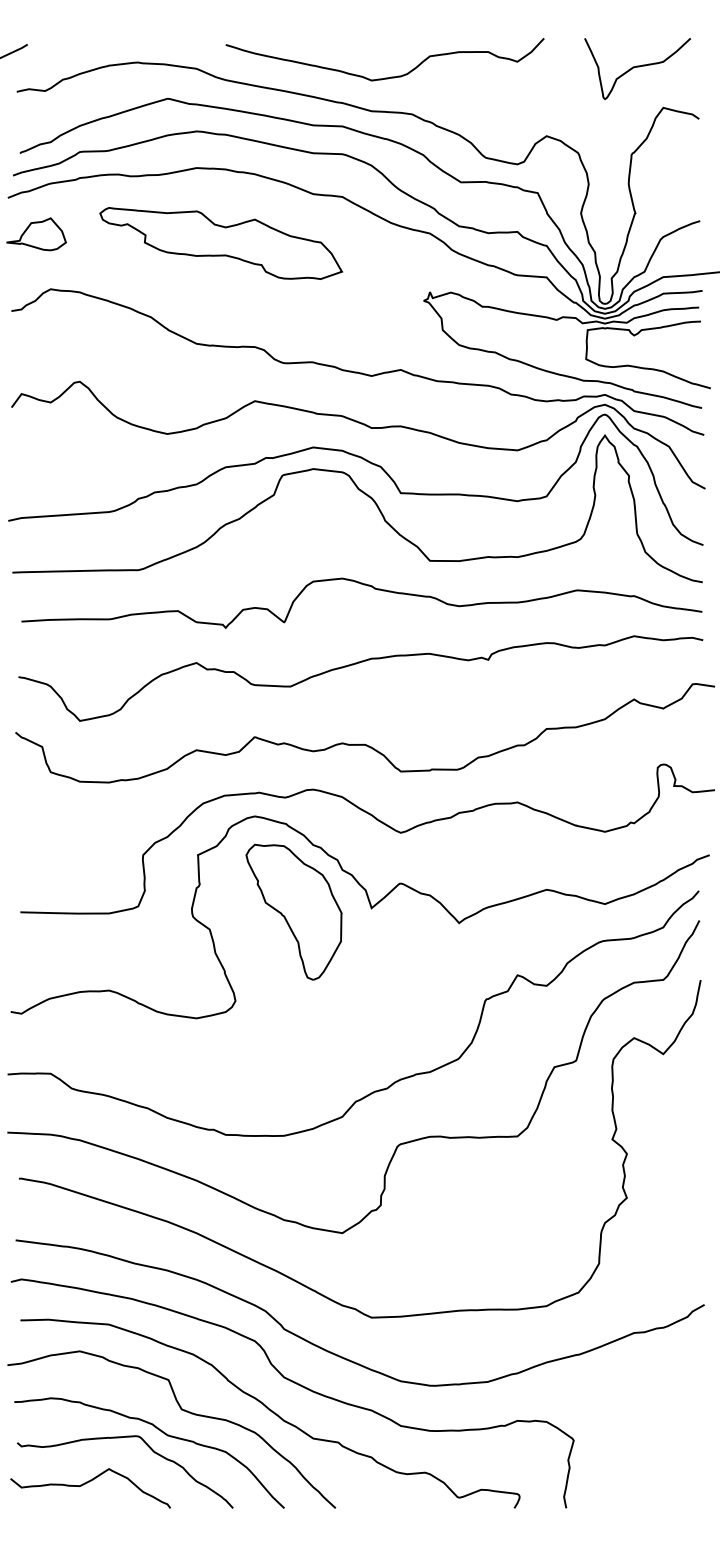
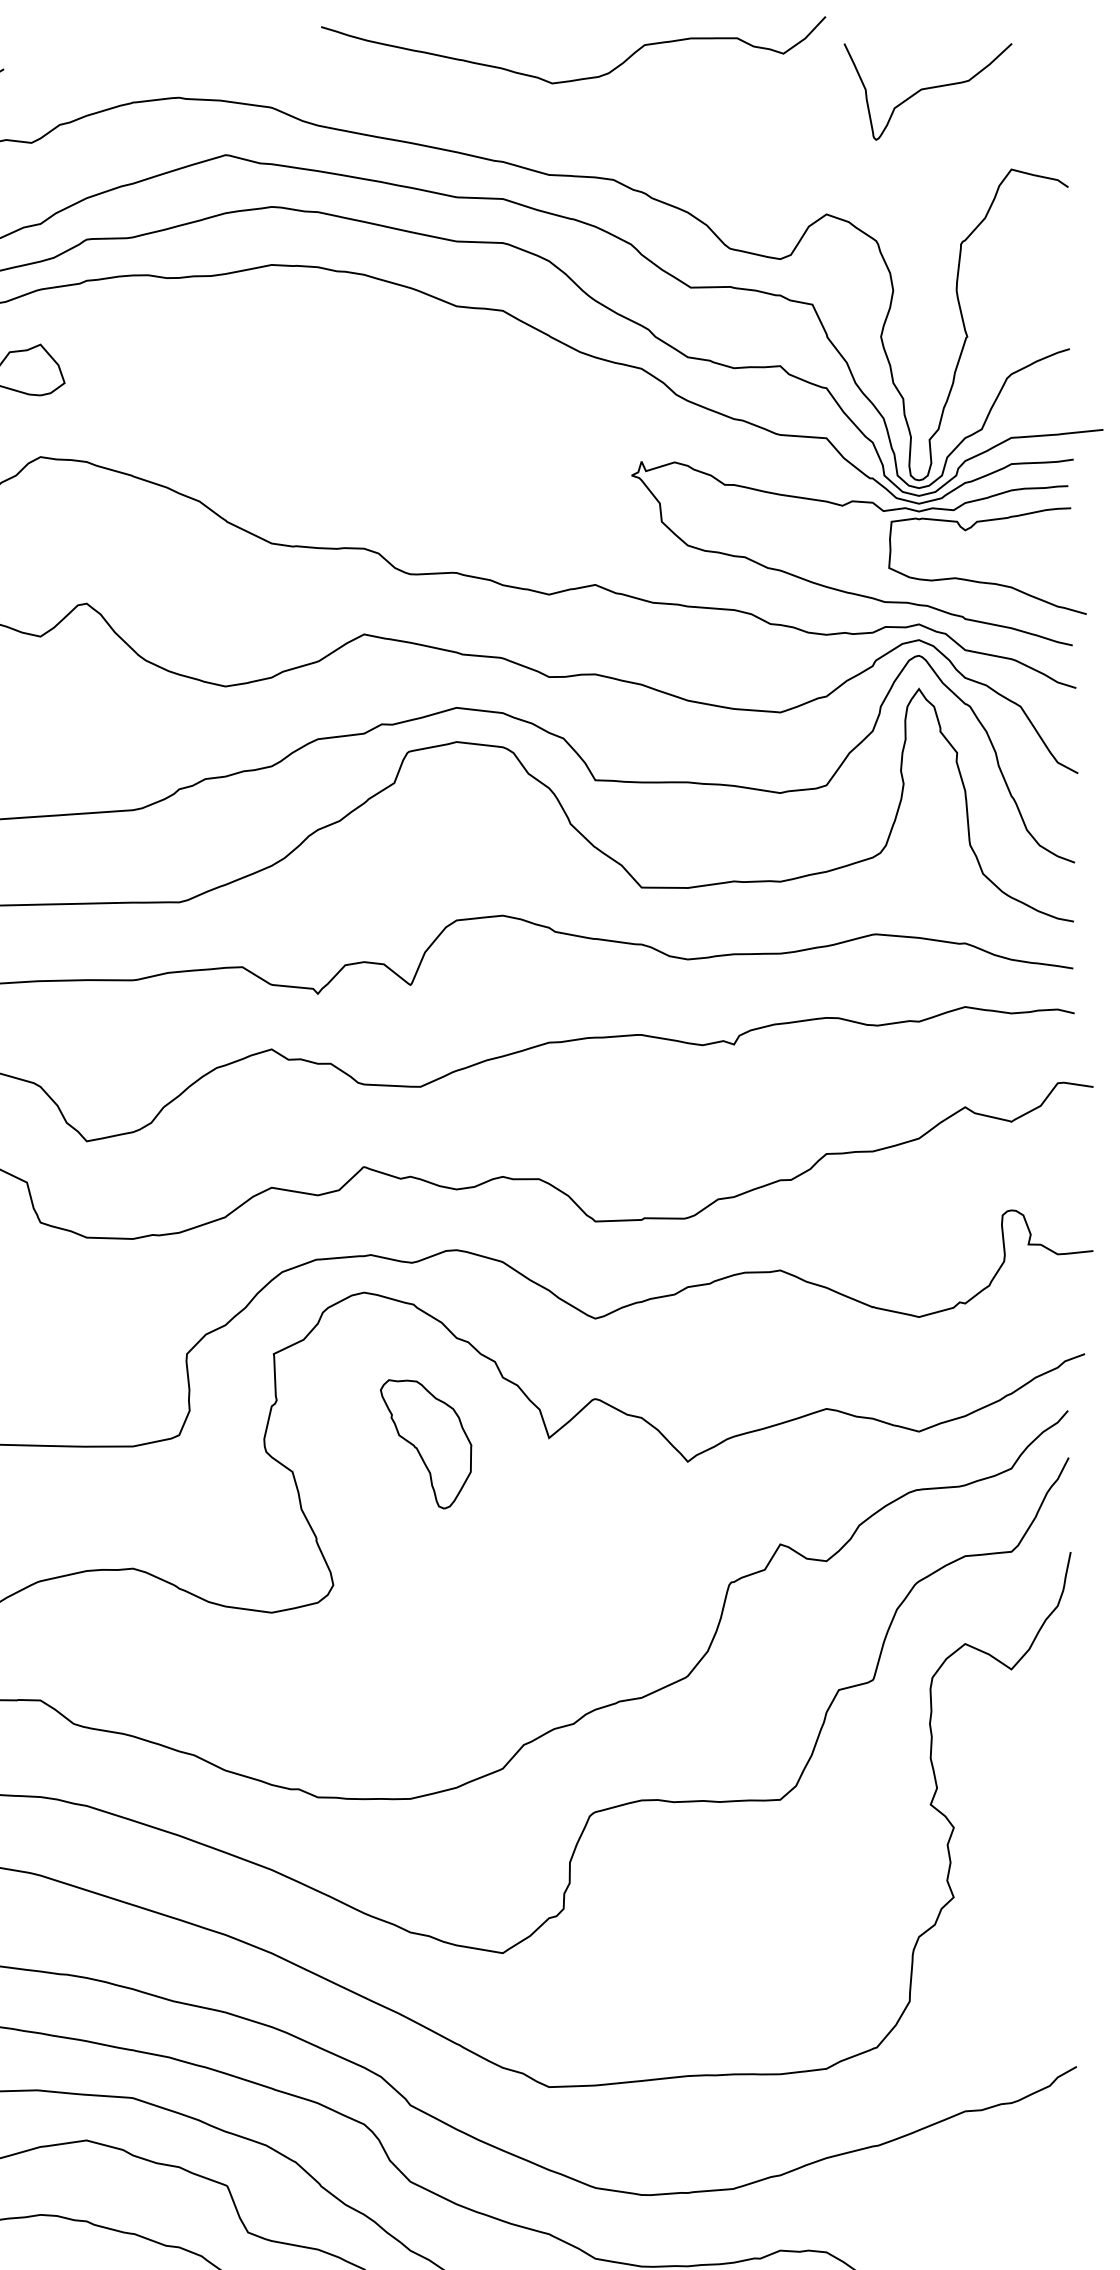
curve: (637, 67) -> (927, 89), moved
curve: (384, 77) -> (572, 78), moved
part: (221, 243) -> (311, 384), removed
part: (293, 911) -> (425, 1443), size x0.6

